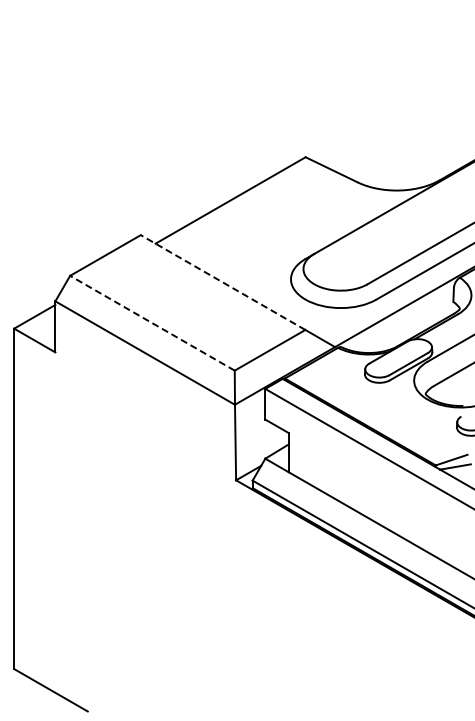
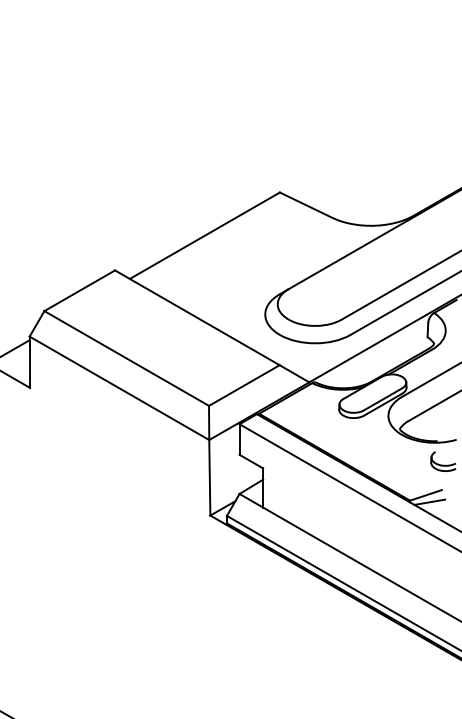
line: (223, 282) -> (197, 317), dashed -> solid
line: (152, 323) -> (126, 358), dashed -> solid

